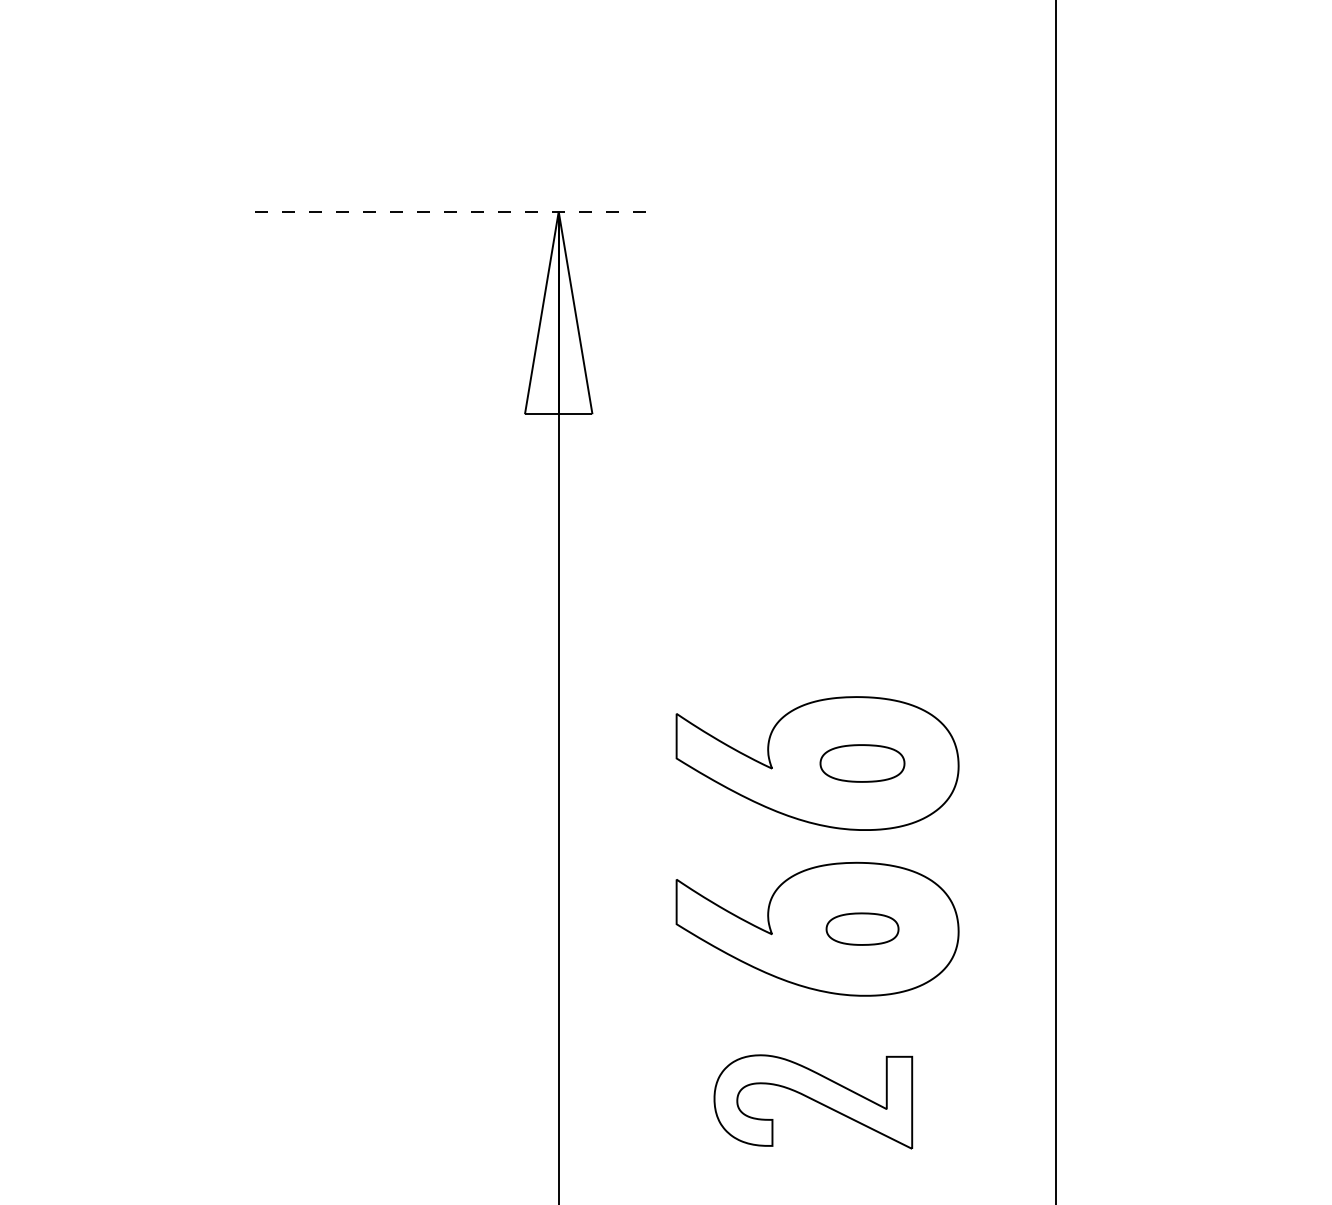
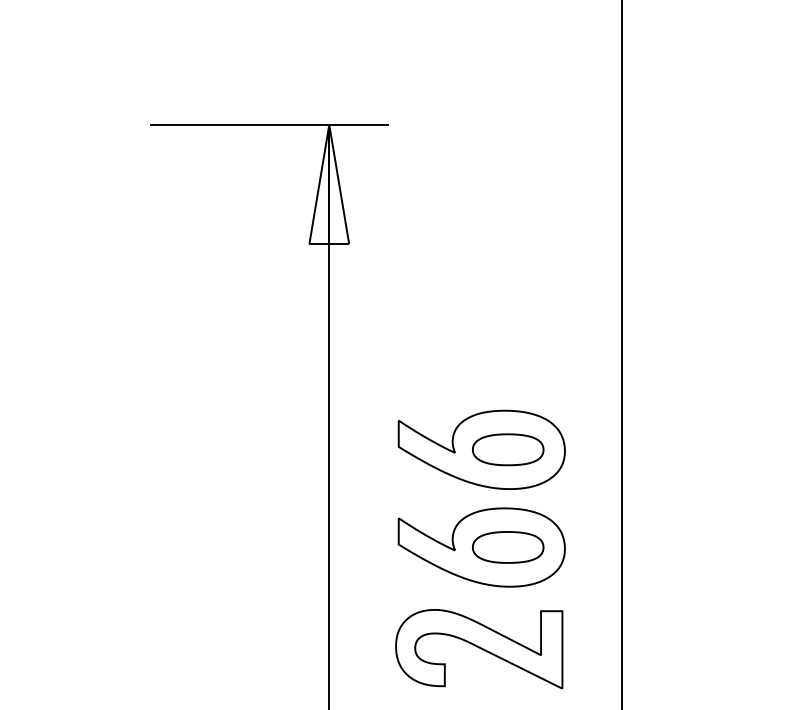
line: (458, 211) -> (270, 124), dashed -> solid
part: (862, 762) -> (508, 449), size x1.43
part: (862, 929) -> (508, 547), size x1.67
part: (813, 1102) -> (479, 649), size x1.43

